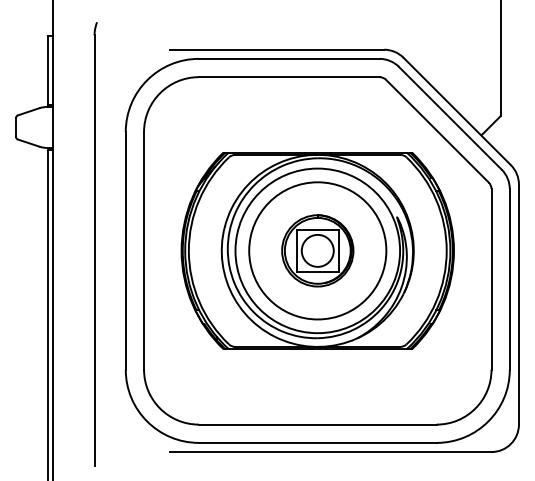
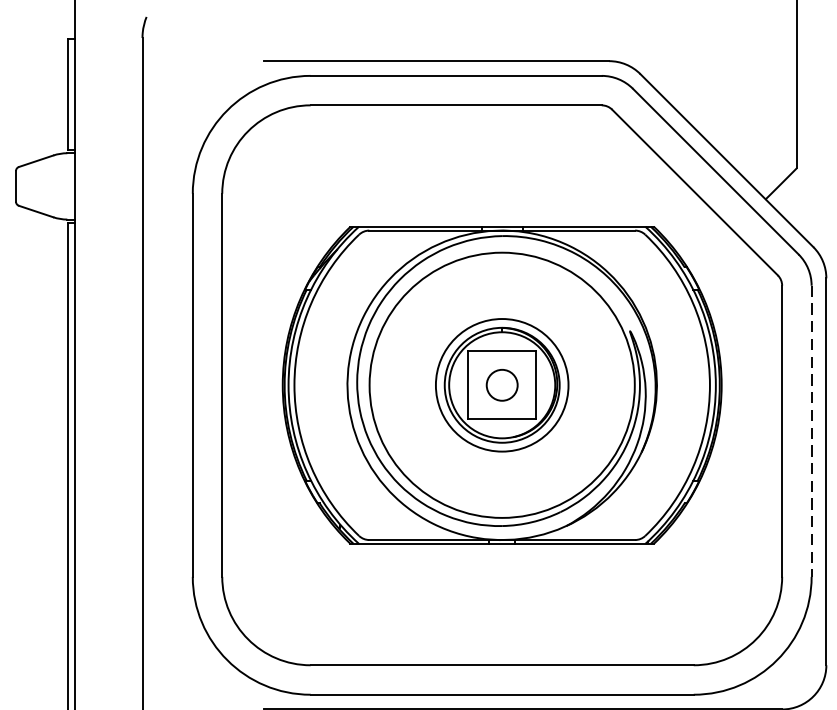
circle: (317, 250) -> (501, 384), size x0.6
circle: (317, 250) -> (501, 384), size x0.6
line: (509, 279) -> (811, 431), solid -> dashed

